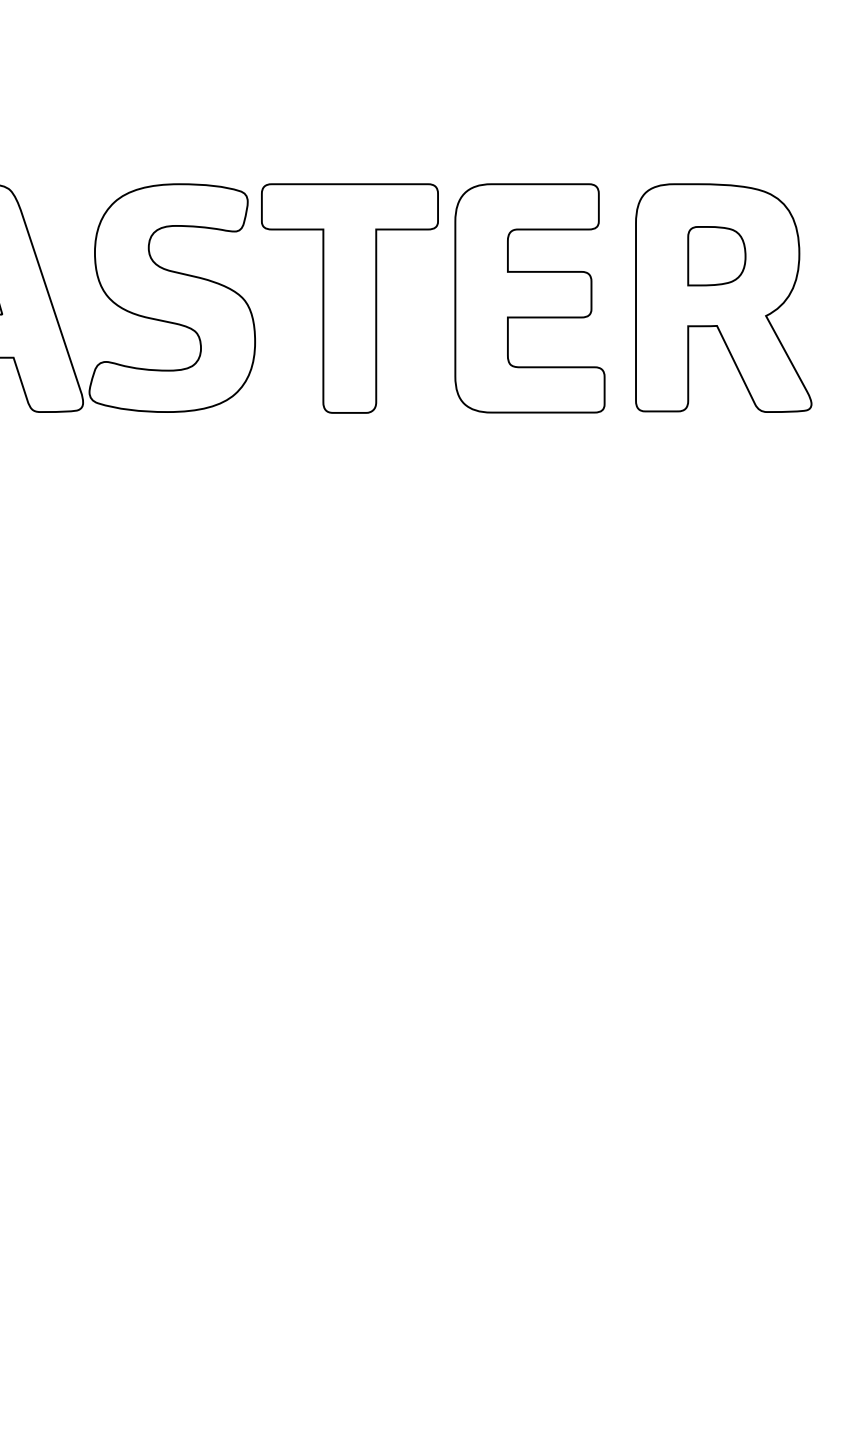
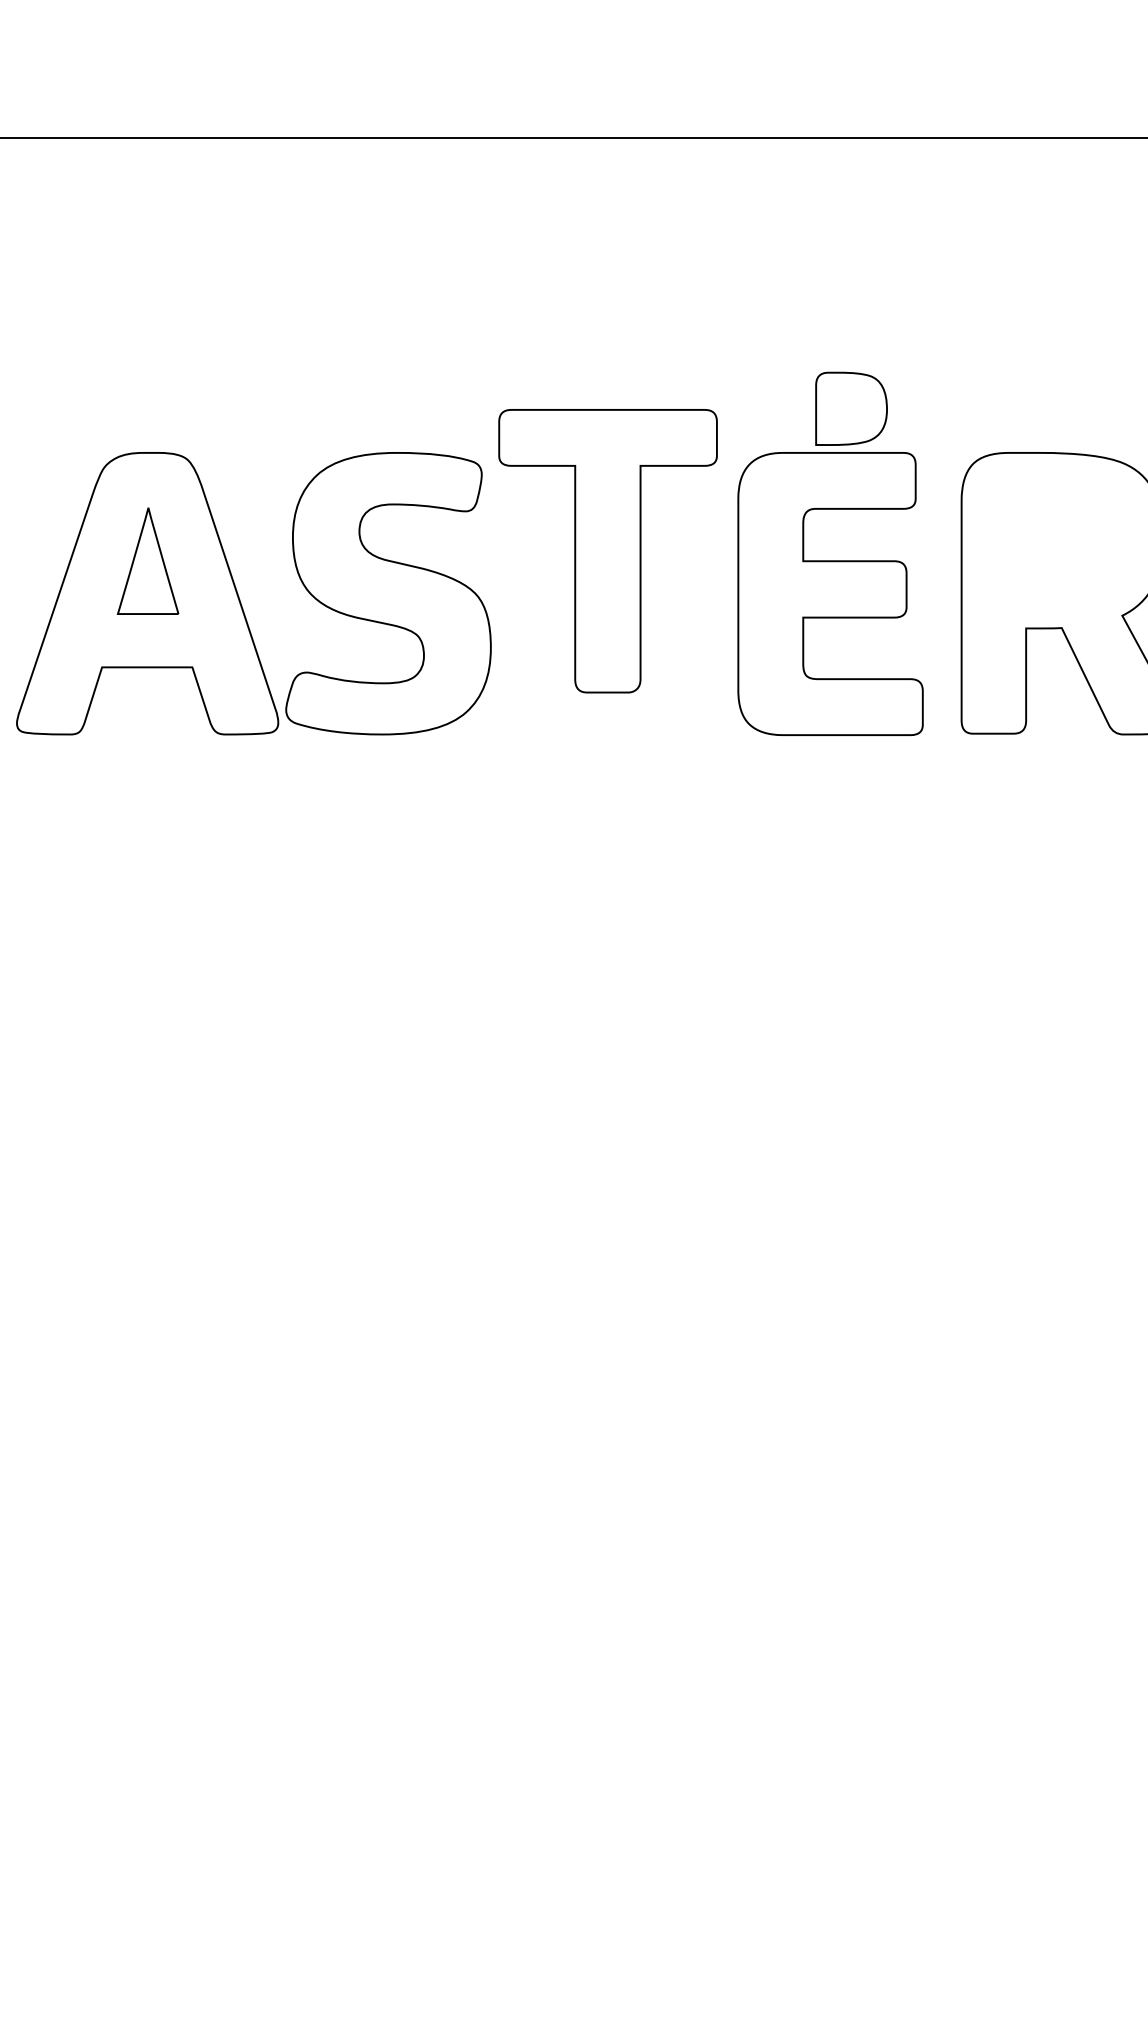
part: (716, 255) -> (851, 408), moved
part: (349, 298) -> (607, 551), moved

